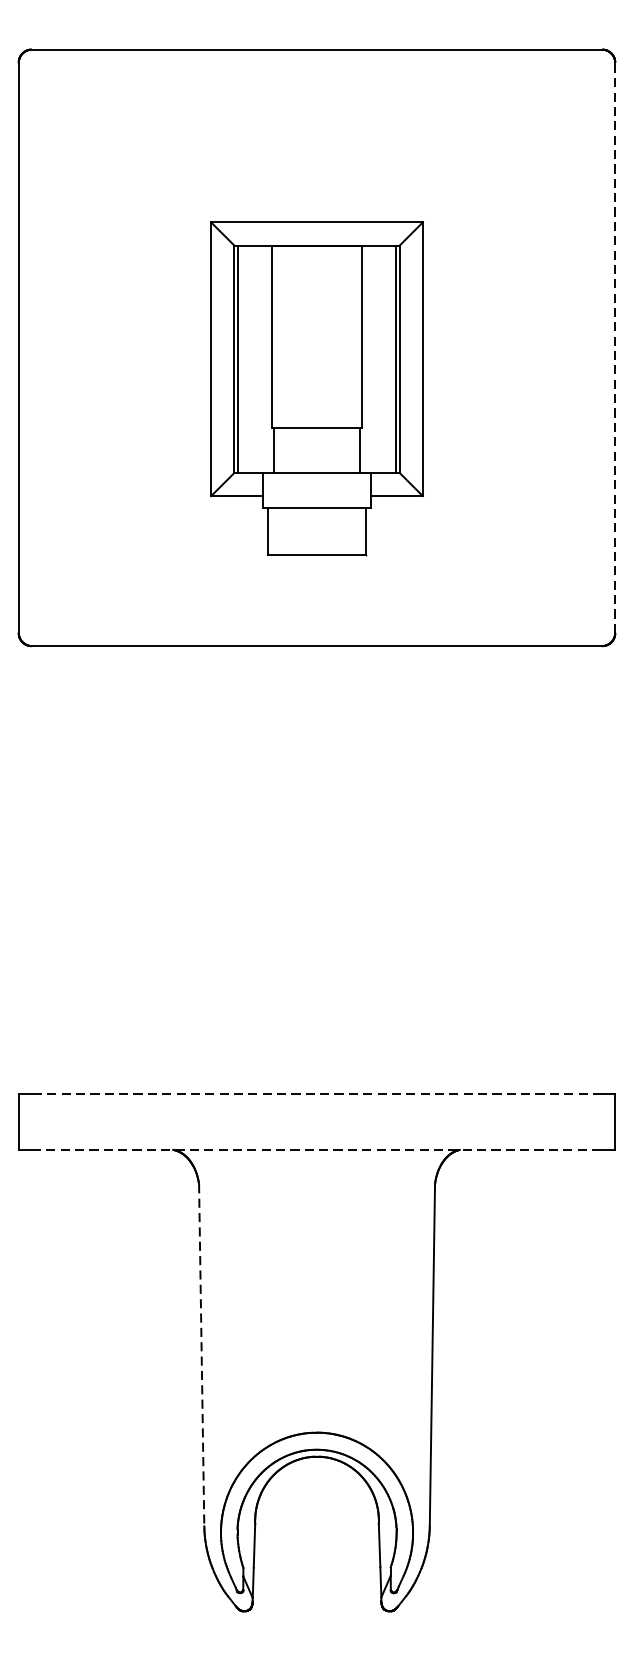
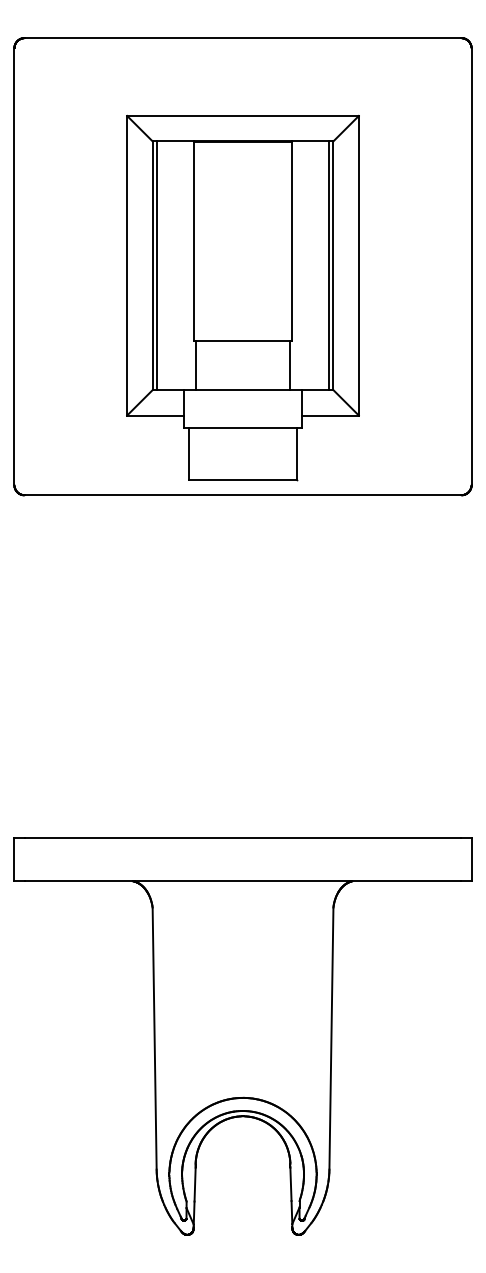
line: (615, 347) -> (471, 266), dashed -> solid
part: (316, 388) -> (242, 297), size x1.43
line: (316, 1094) -> (242, 838), dashed -> solid
line: (317, 1150) -> (243, 881), dashed -> solid
line: (201, 1356) -> (154, 1039), dashed -> solid

